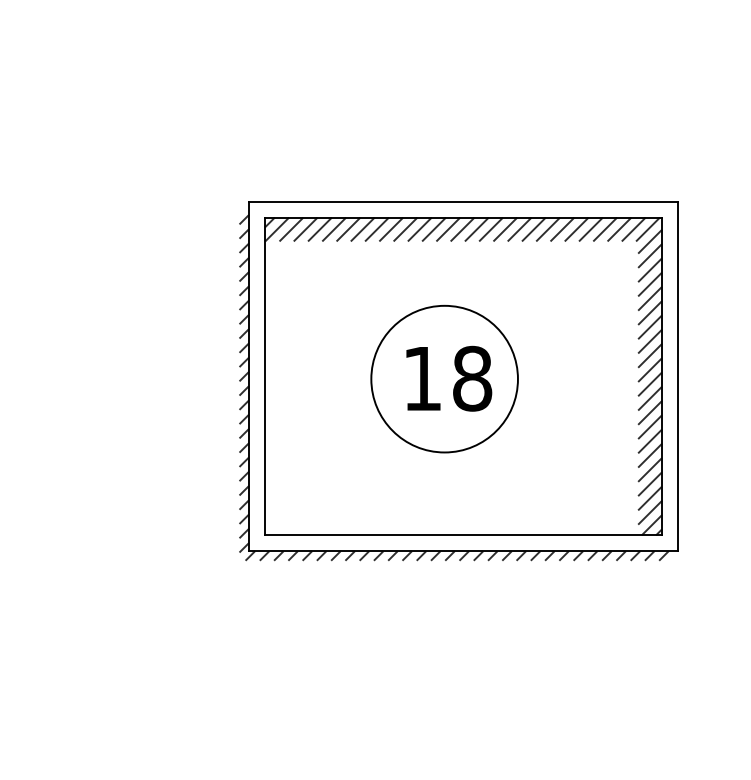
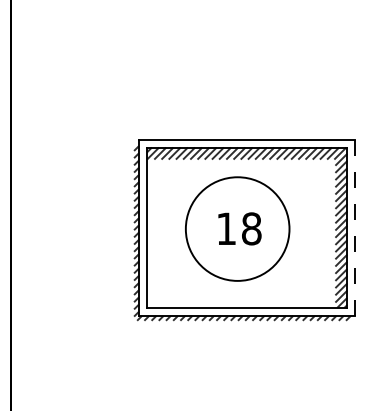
line: (678, 377) -> (355, 228), solid -> dashed
circle: (444, 379) -> (237, 229), size x1.4

